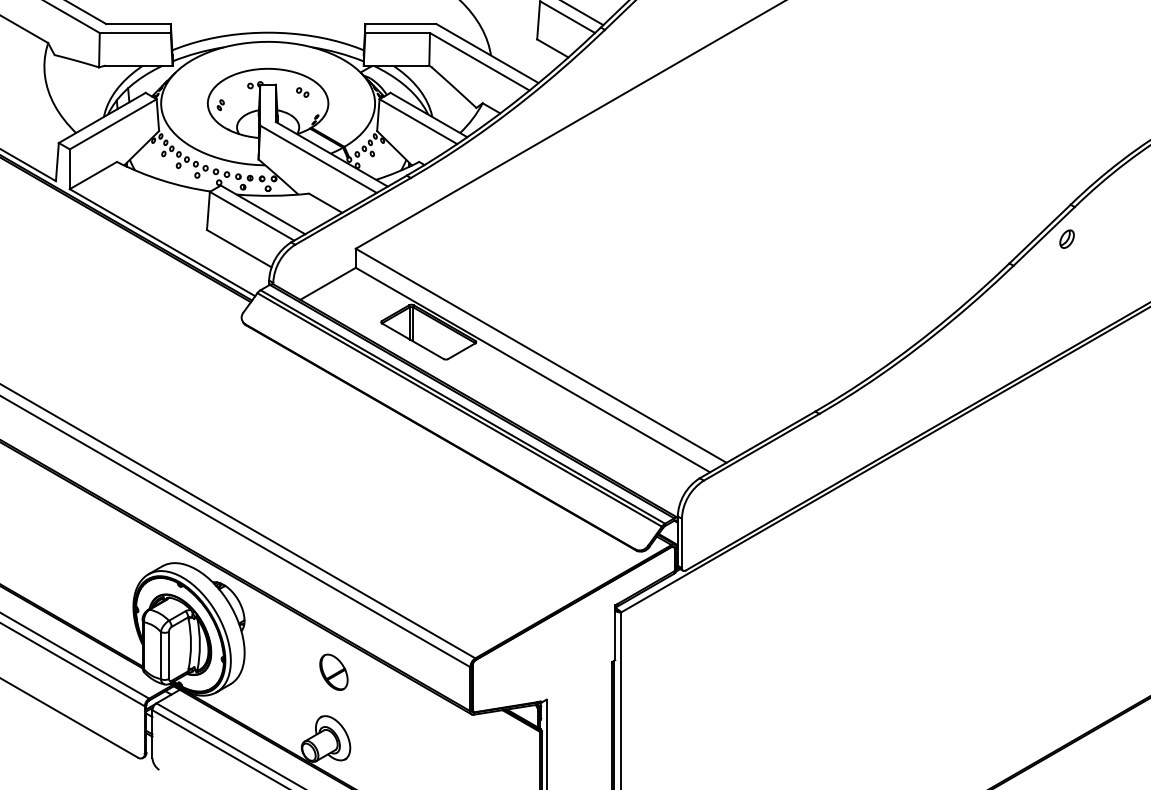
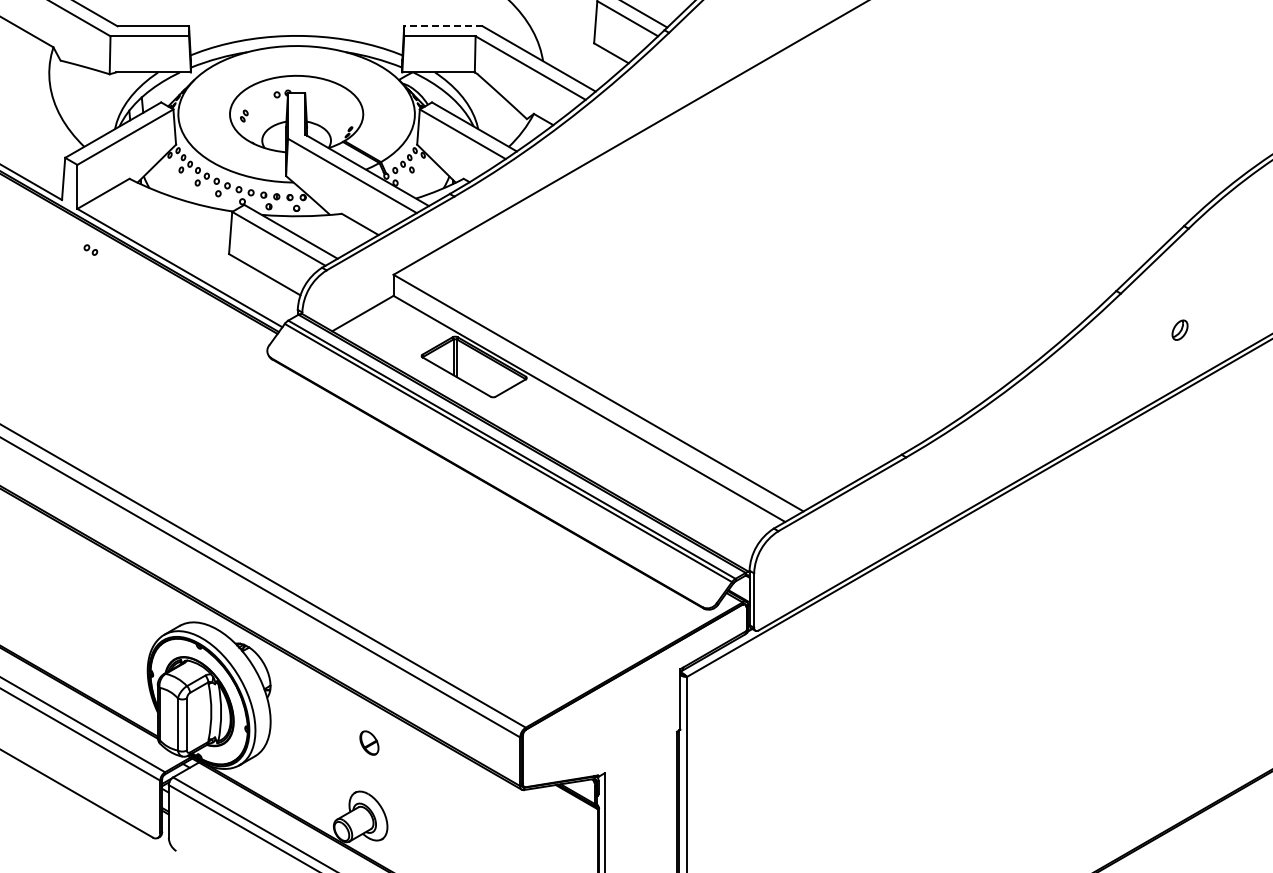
line: (400, 24) -> (442, 26), solid -> dashed
part: (302, 92) -> (90, 249), moved
part: (1066, 238) -> (1179, 329), moved
part: (334, 671) -> (369, 742), size x0.6

